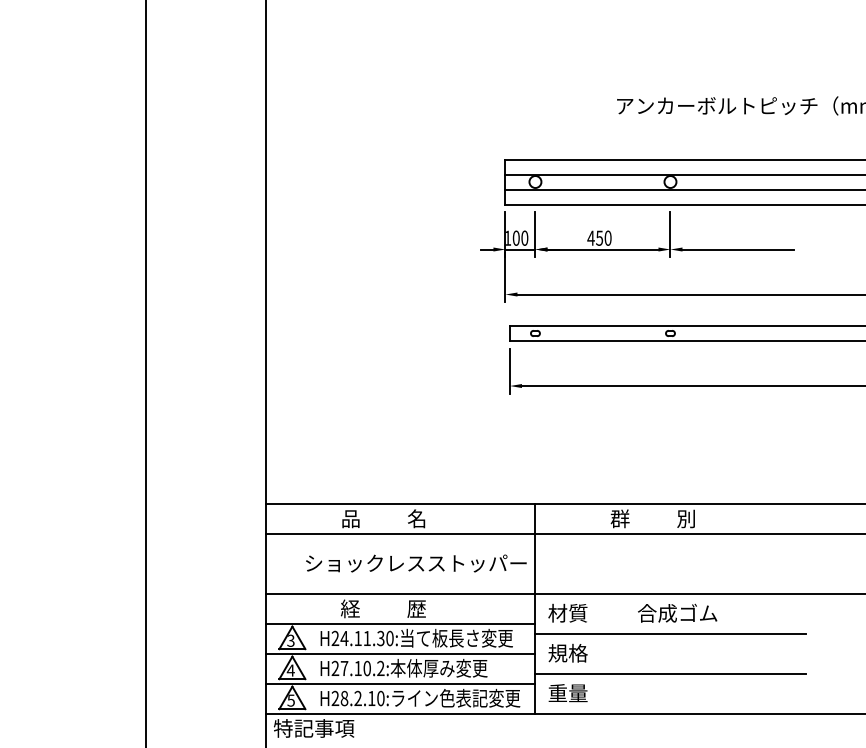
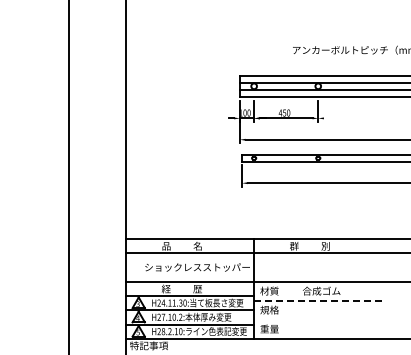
line: (736, 249) -> (349, 118), removed
line: (670, 633) -> (318, 300), solid -> dashed
line: (670, 673) -> (318, 319), removed

